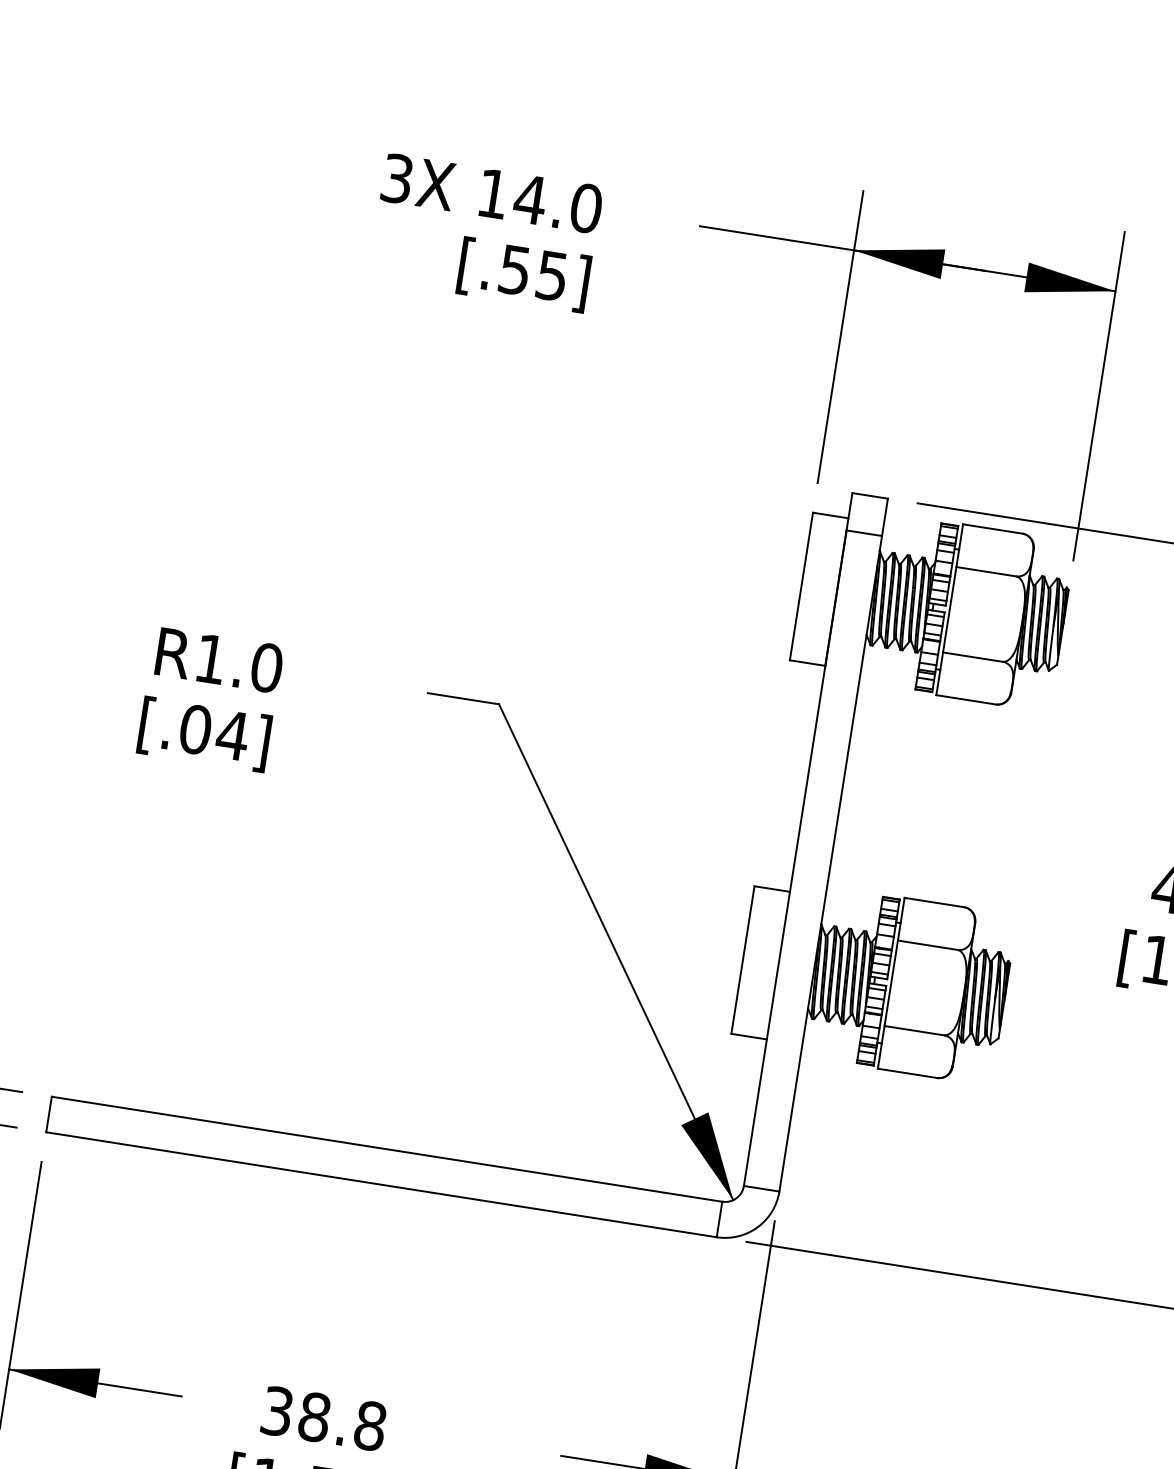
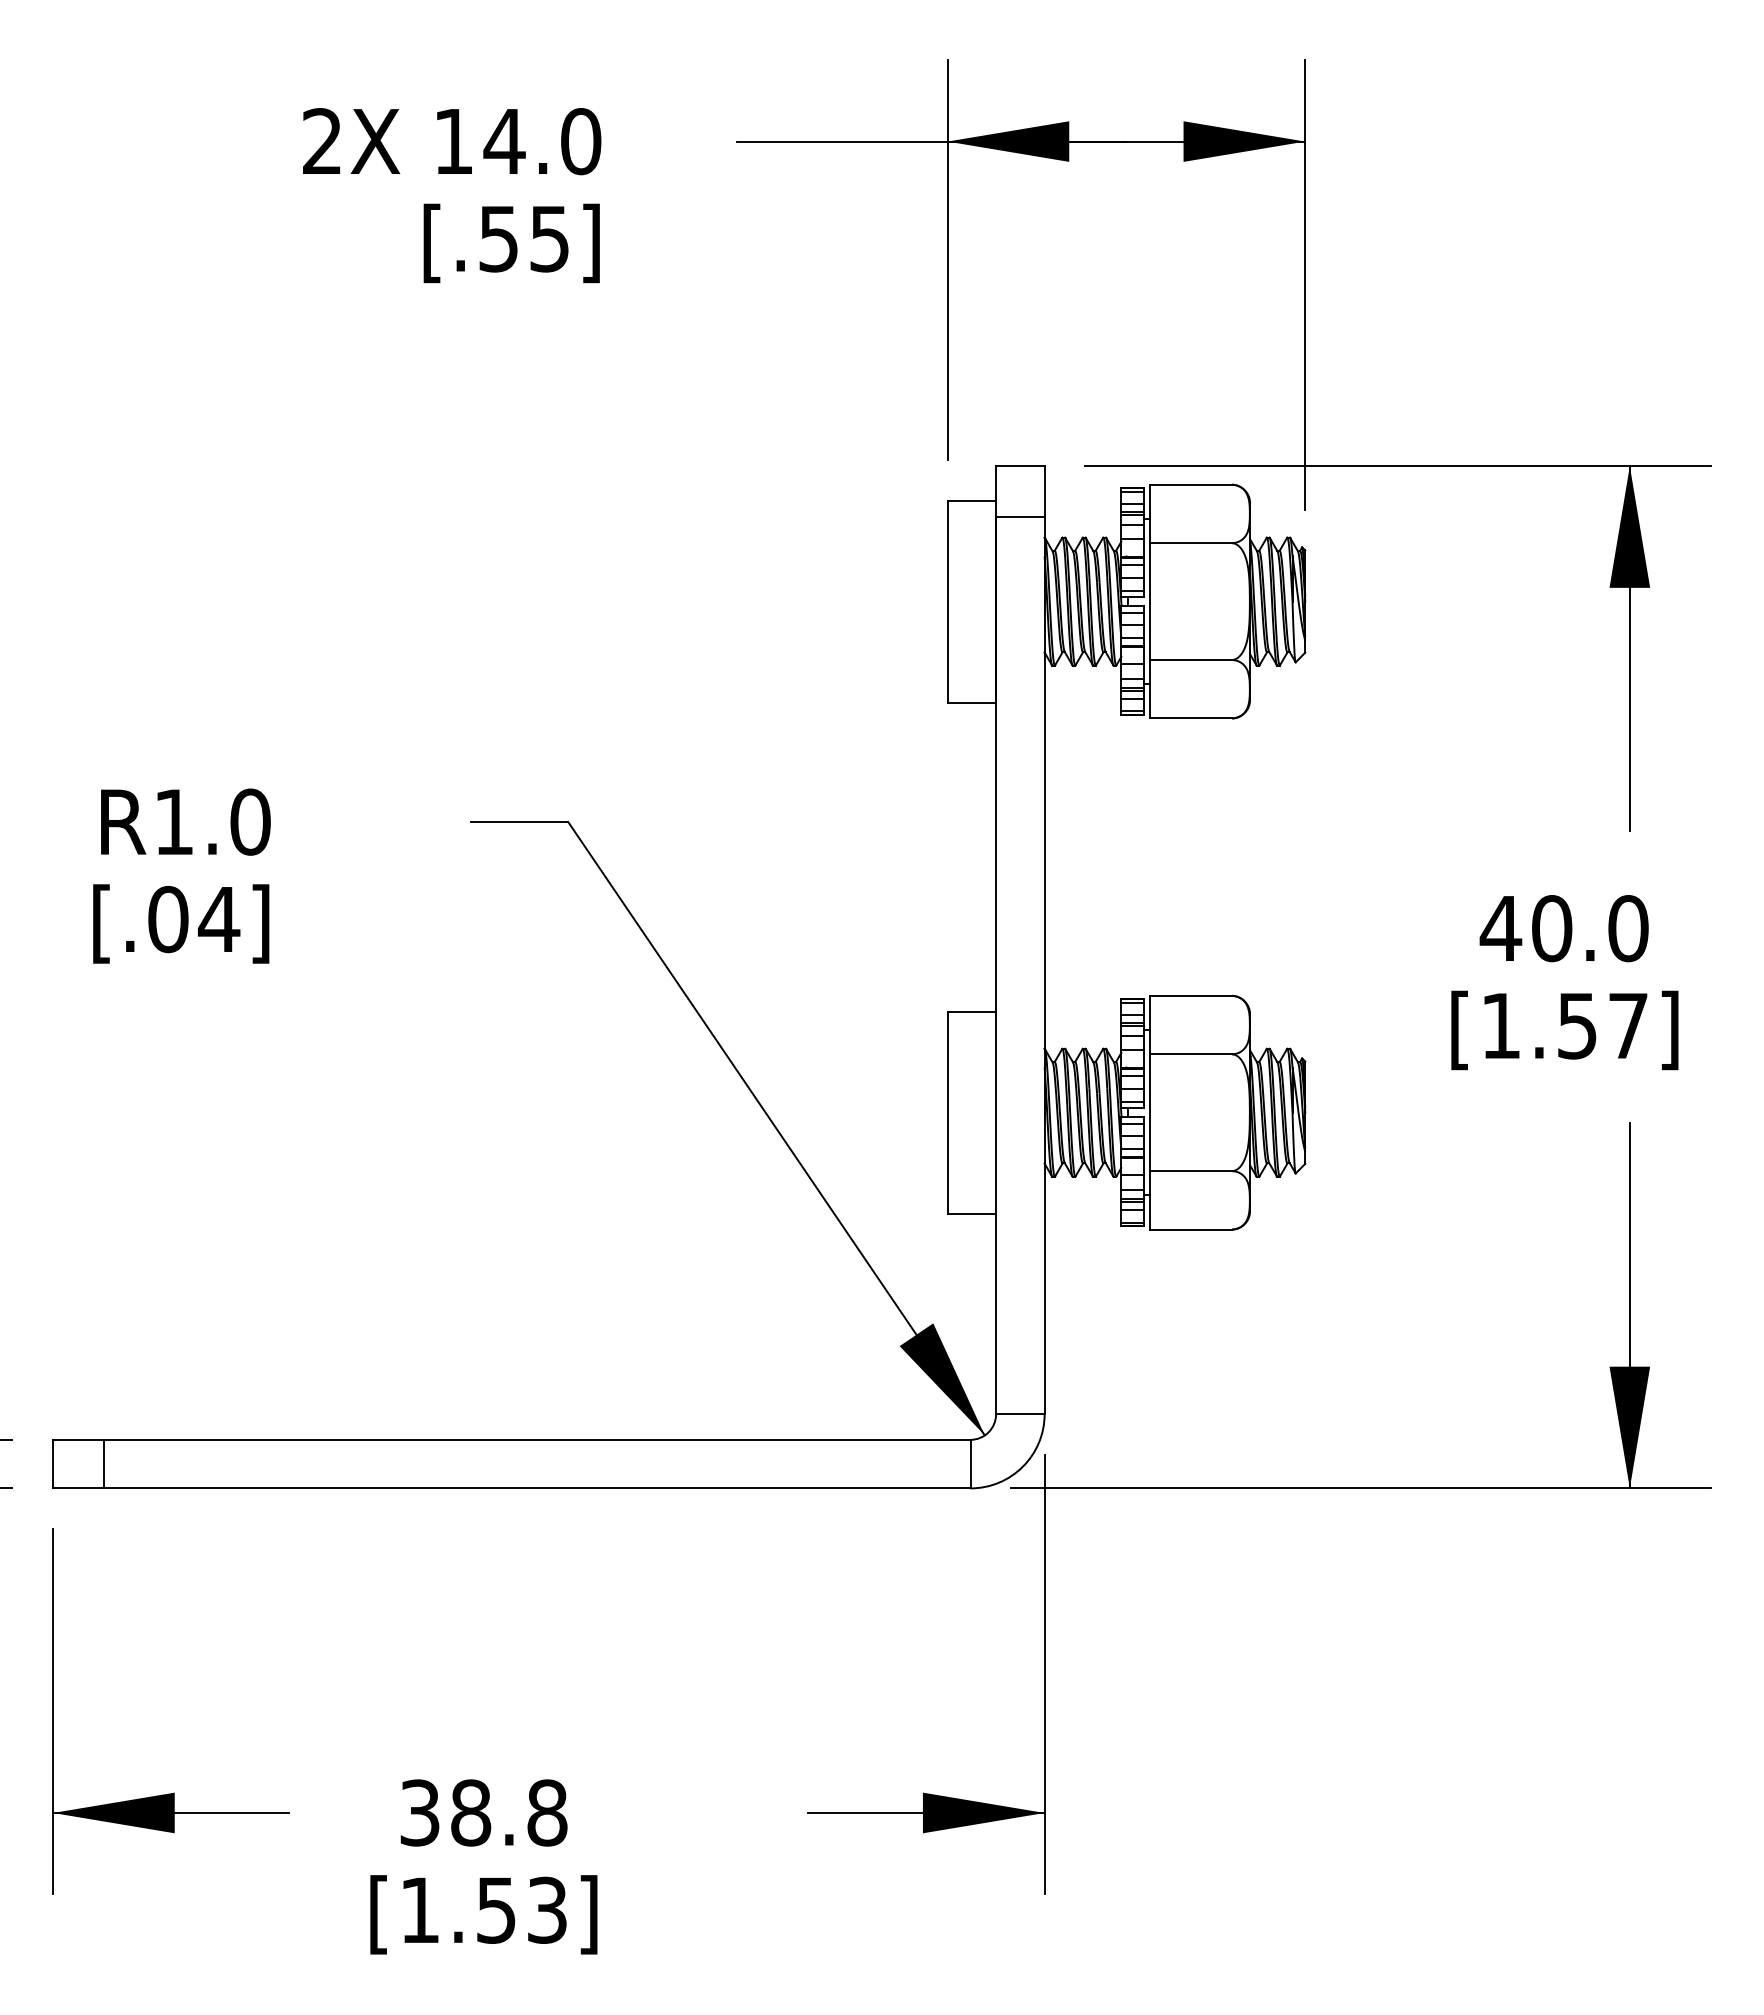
text: (397, 178) -> (322, 141), 3X -> 2X
line: (86, 1119) -> (104, 1463), added

